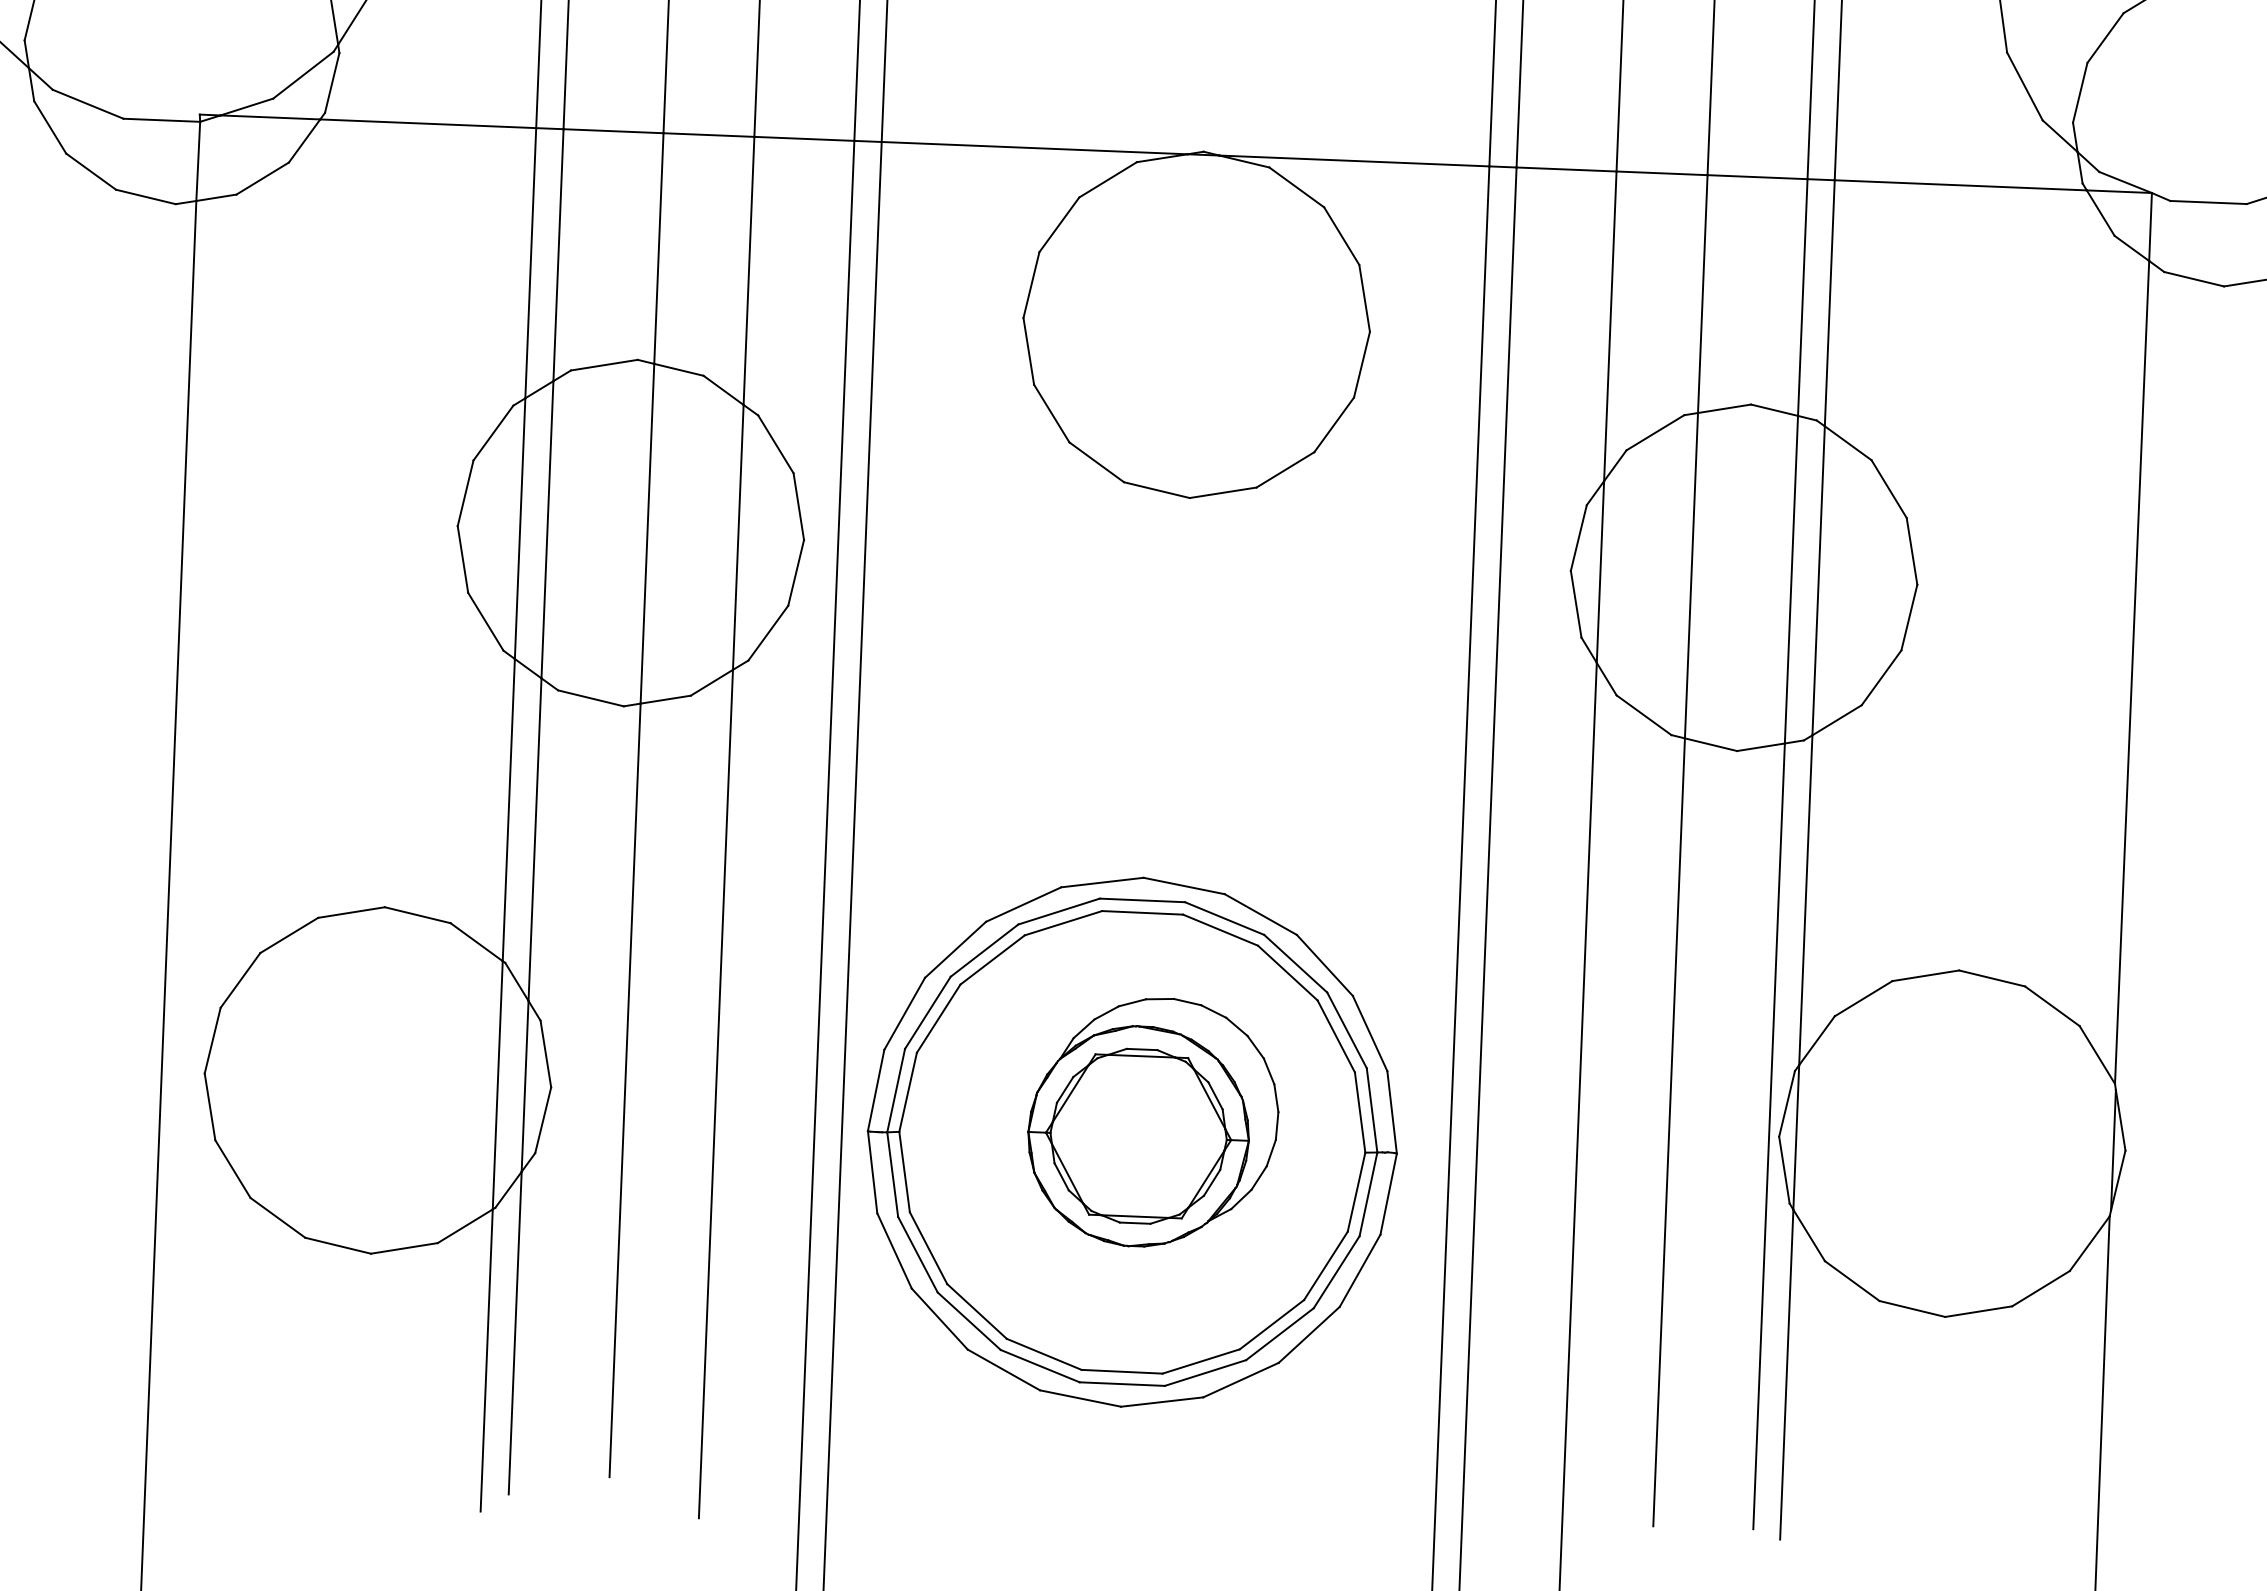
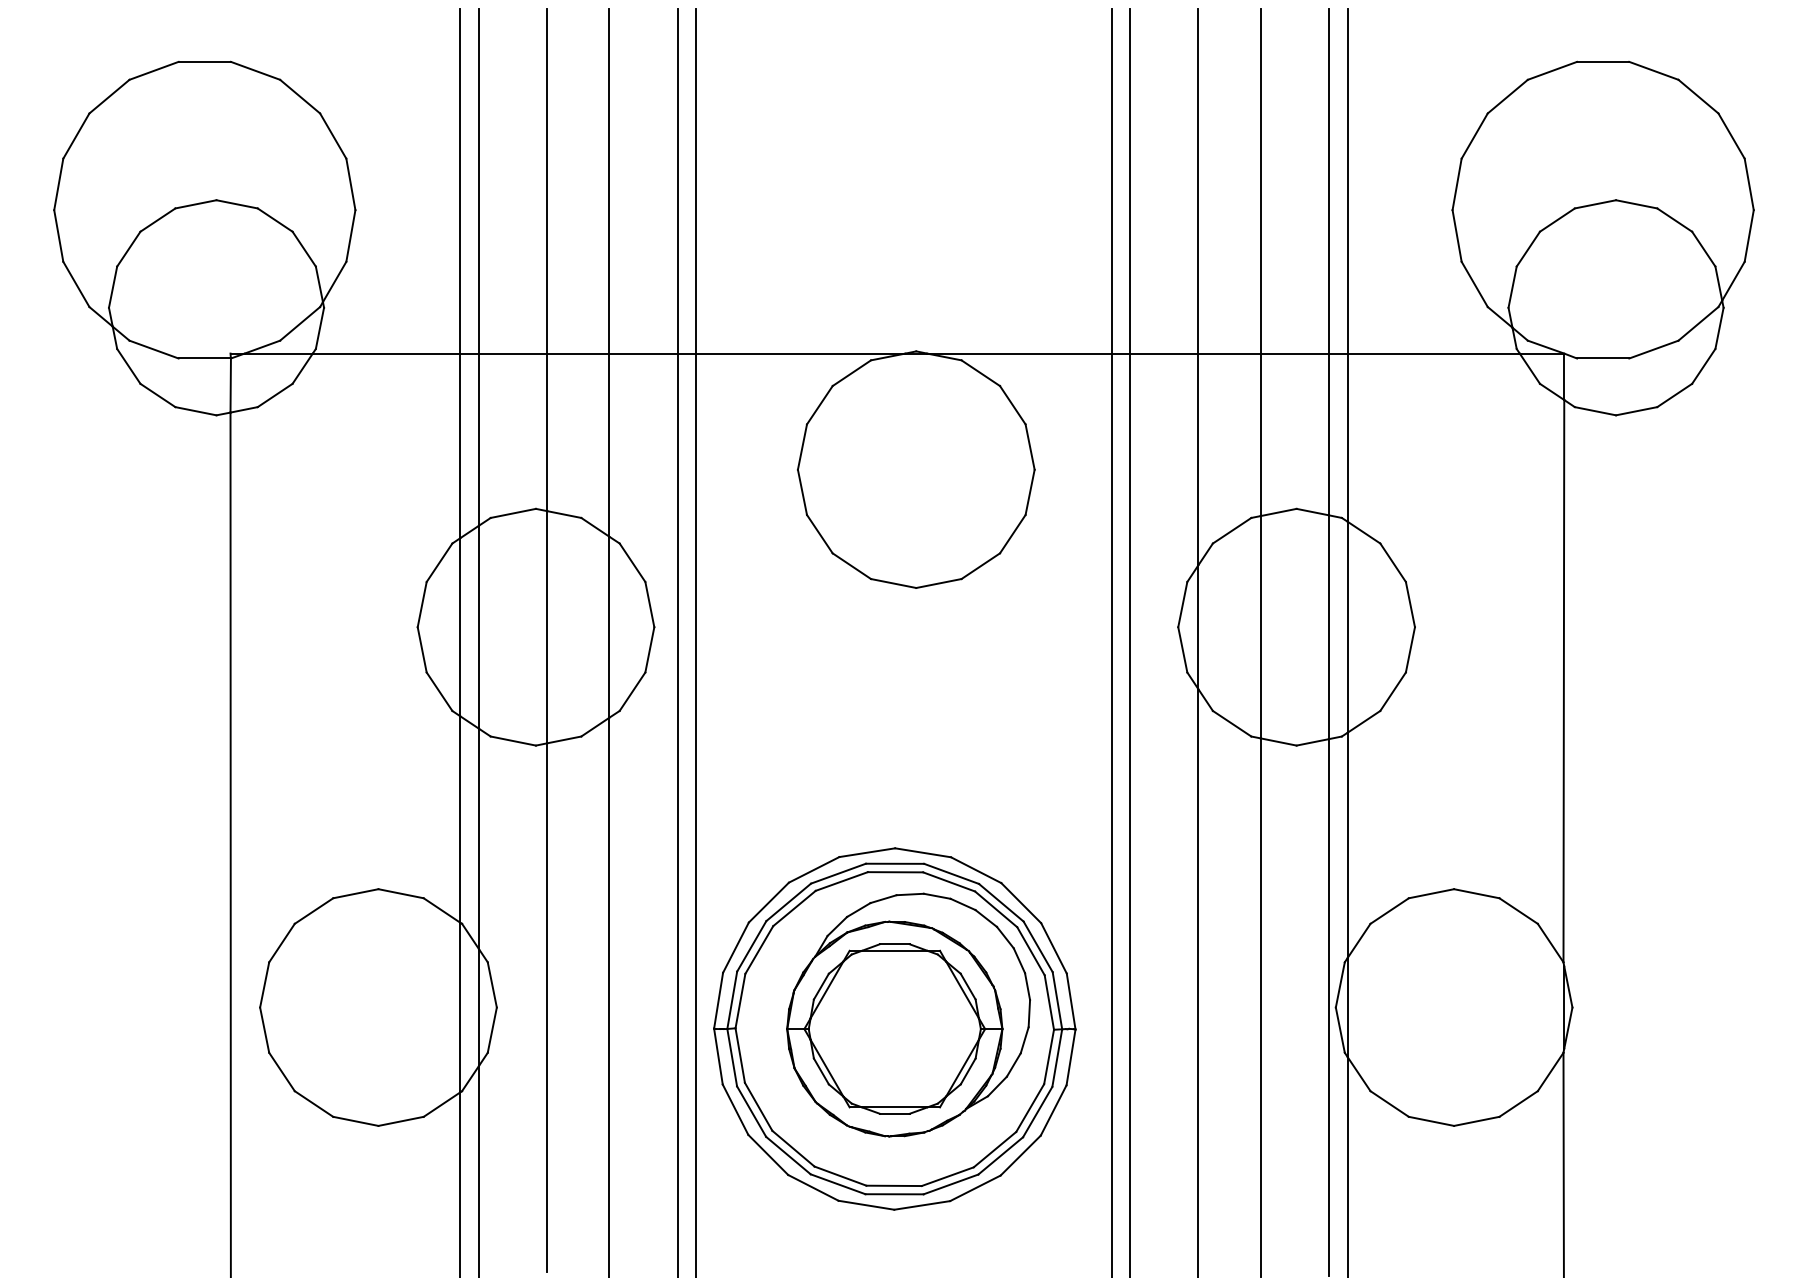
part: (1153, 1121) -> (908, 1014), size x1.43

